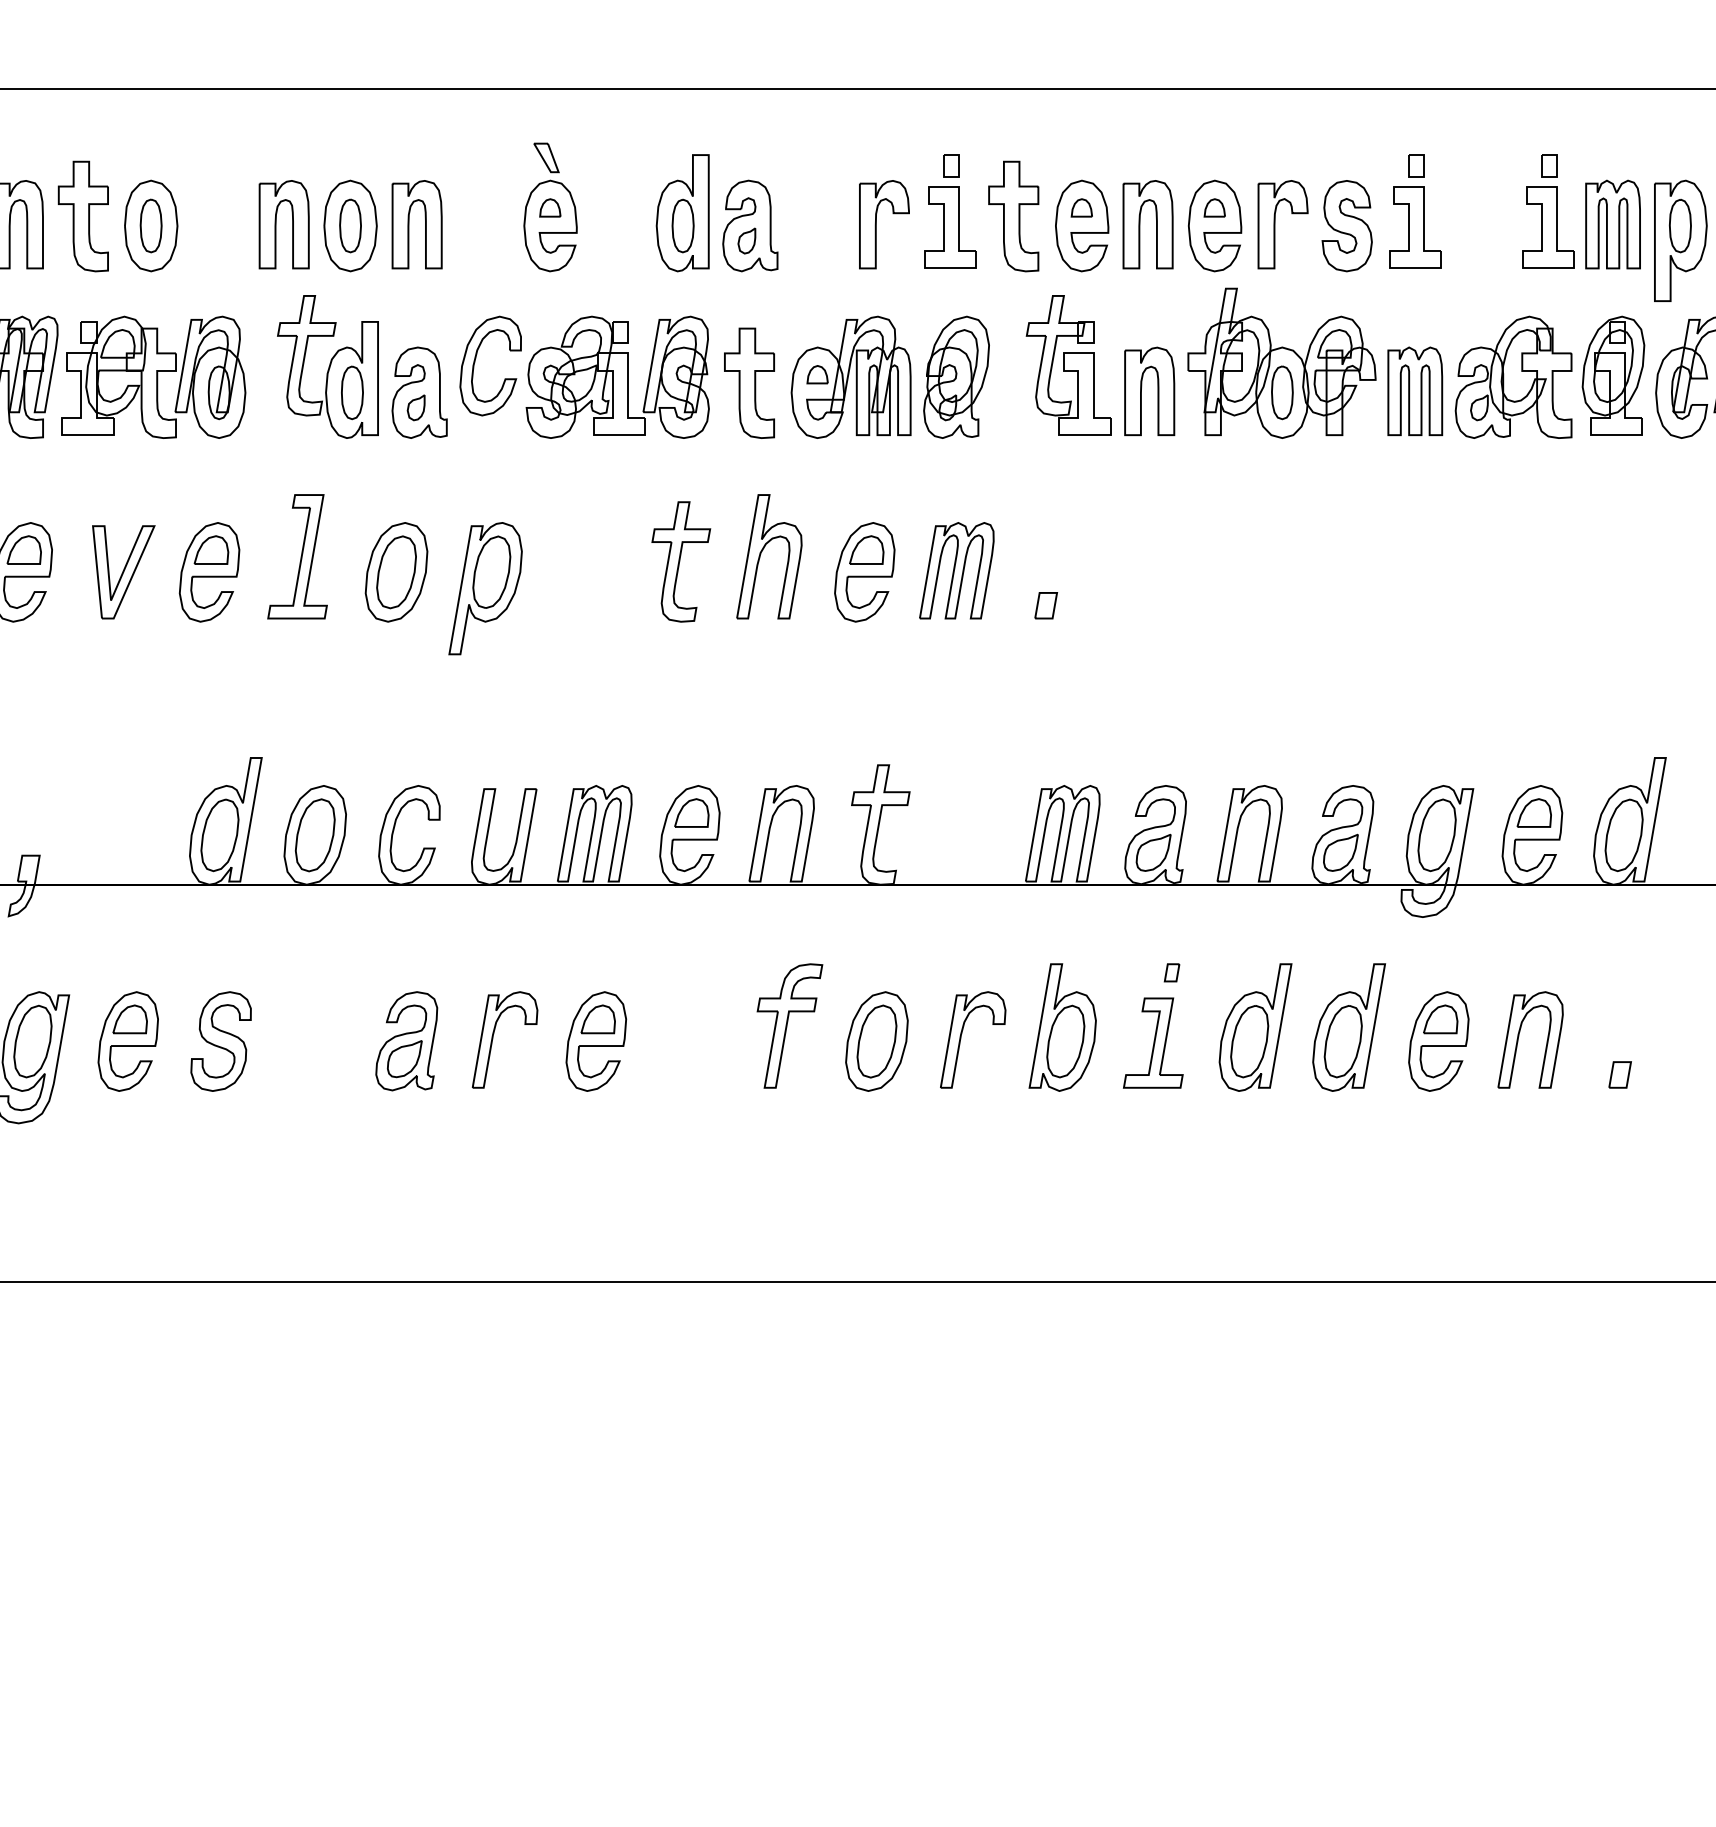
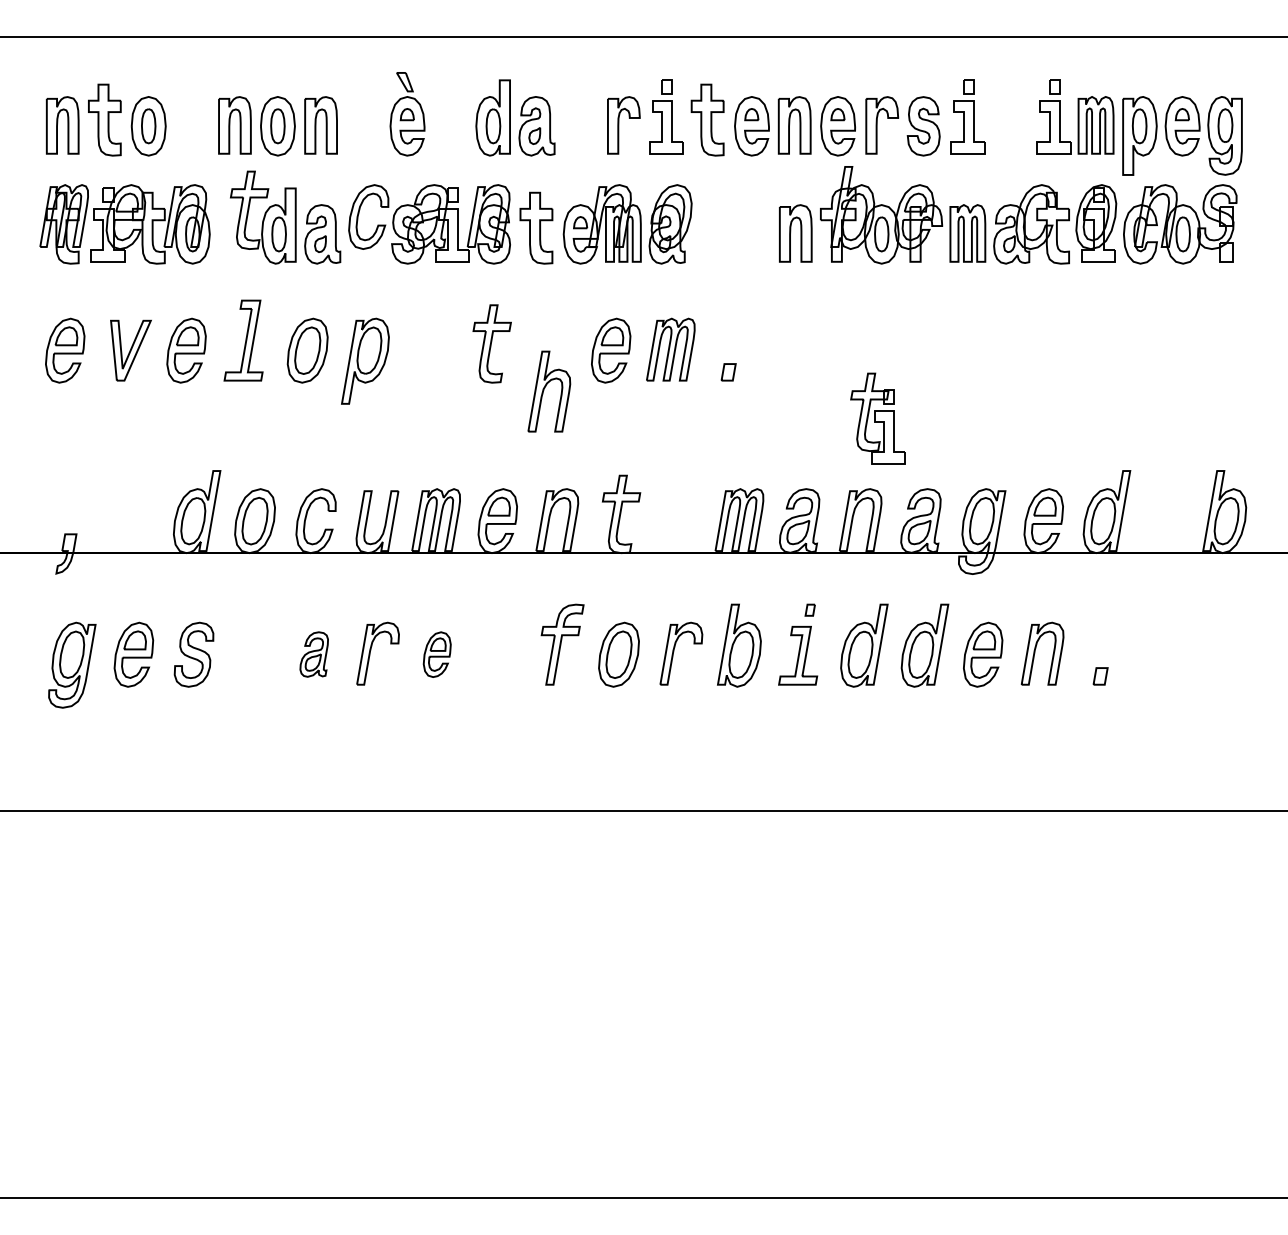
part: (1067, 365) -> (877, 418), moved
part: (769, 556) -> (549, 391), moved
part: (405, 1041) -> (313, 654), size x0.7
part: (596, 1041) -> (437, 654), size x0.7

